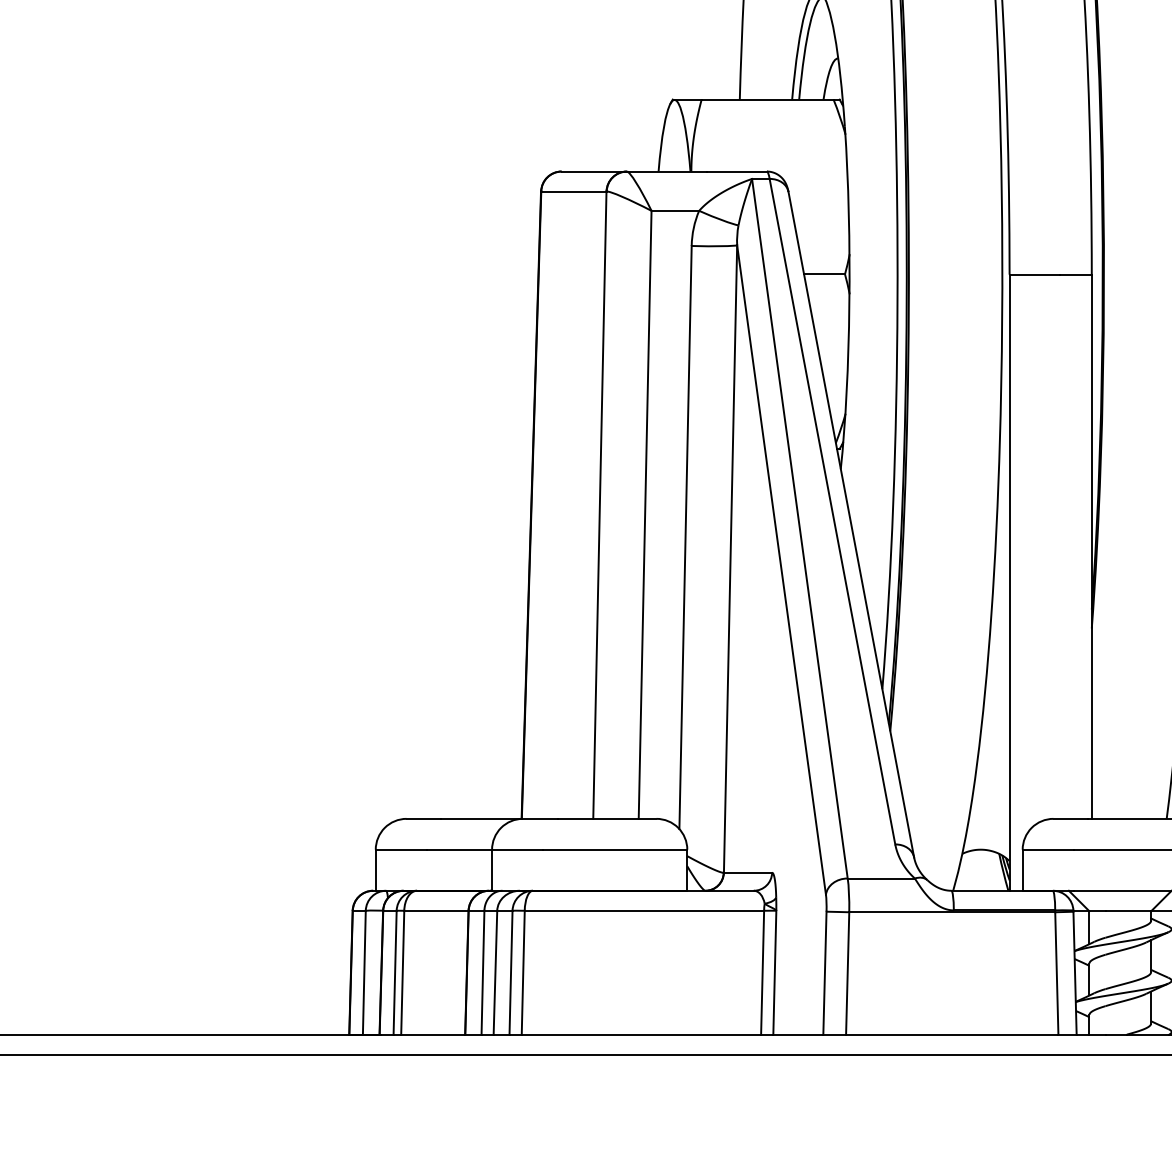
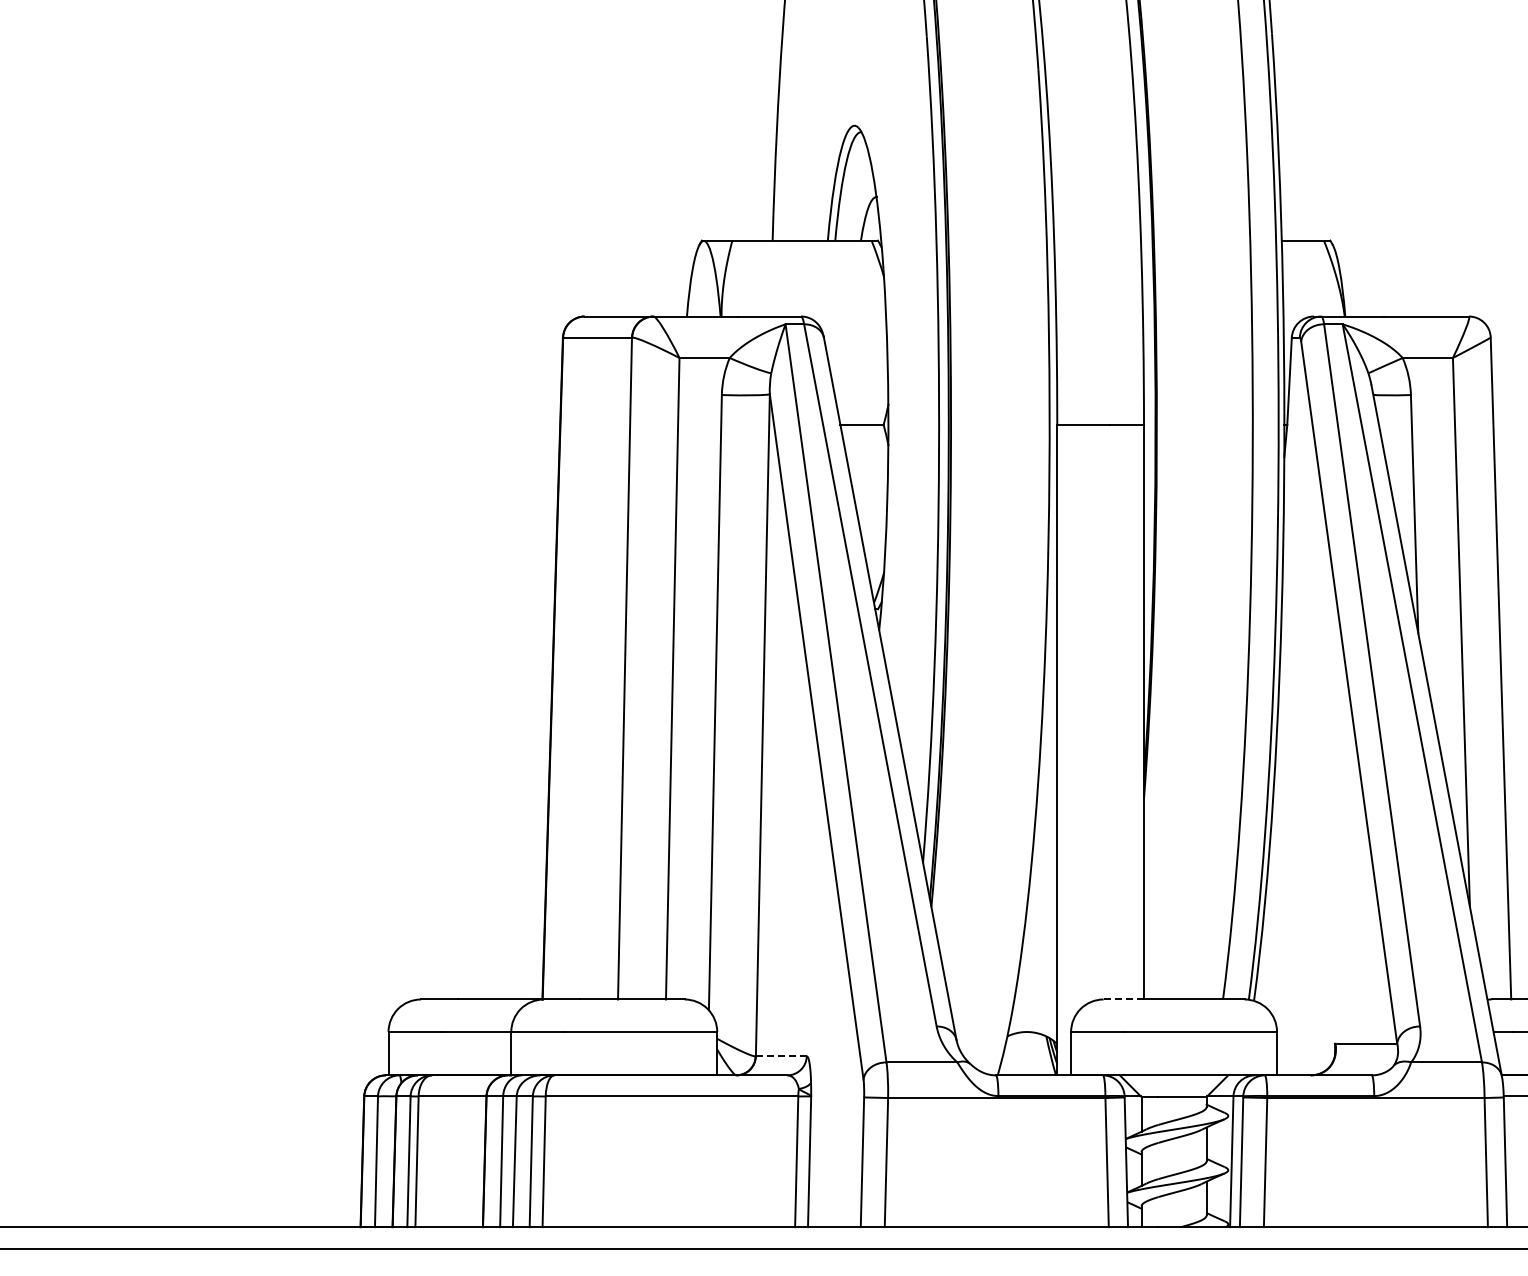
line: (1071, 818) -> (1122, 999), solid -> dashed
line: (747, 872) -> (780, 1056), solid -> dashed

